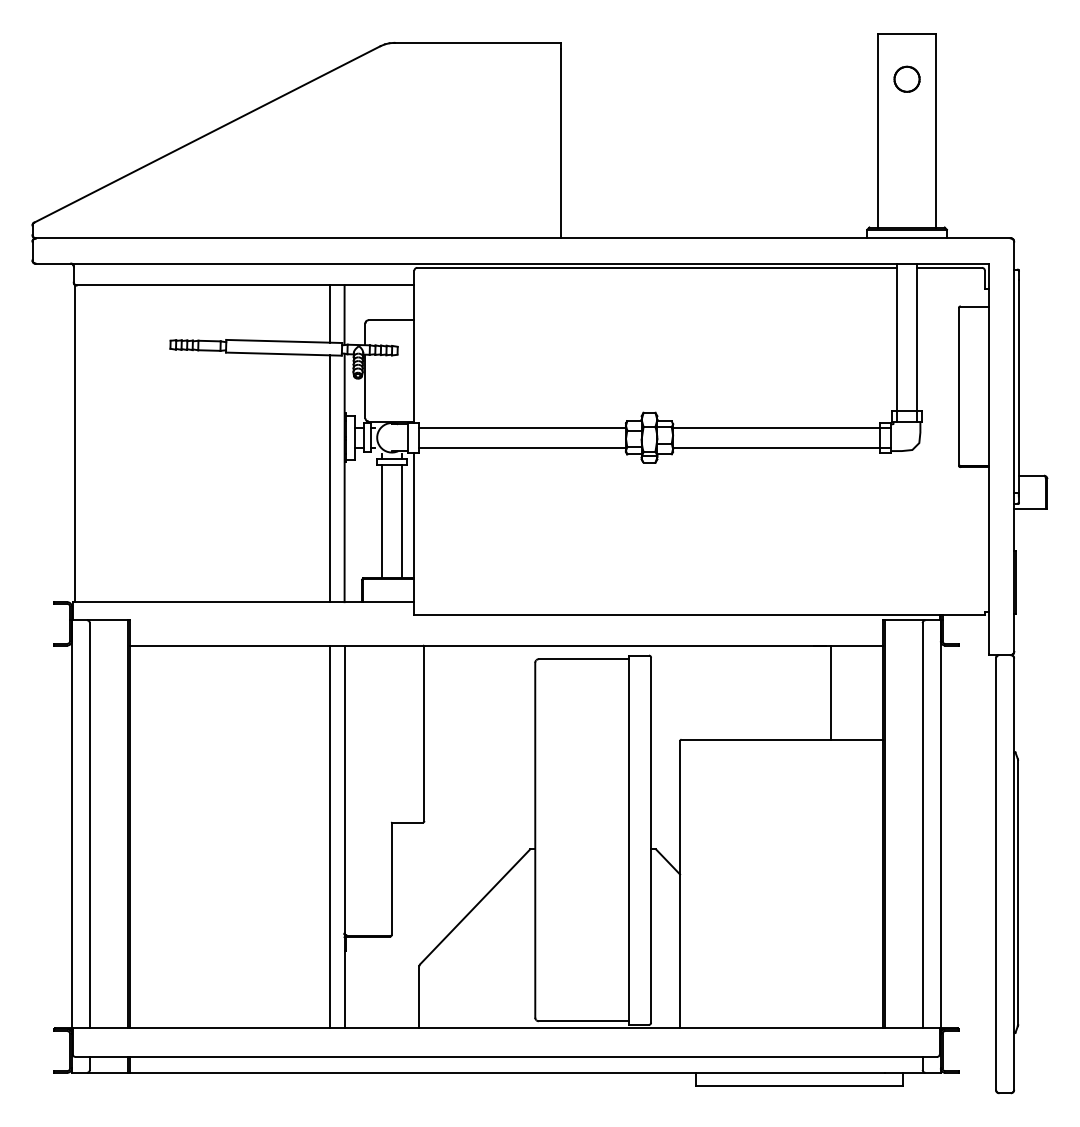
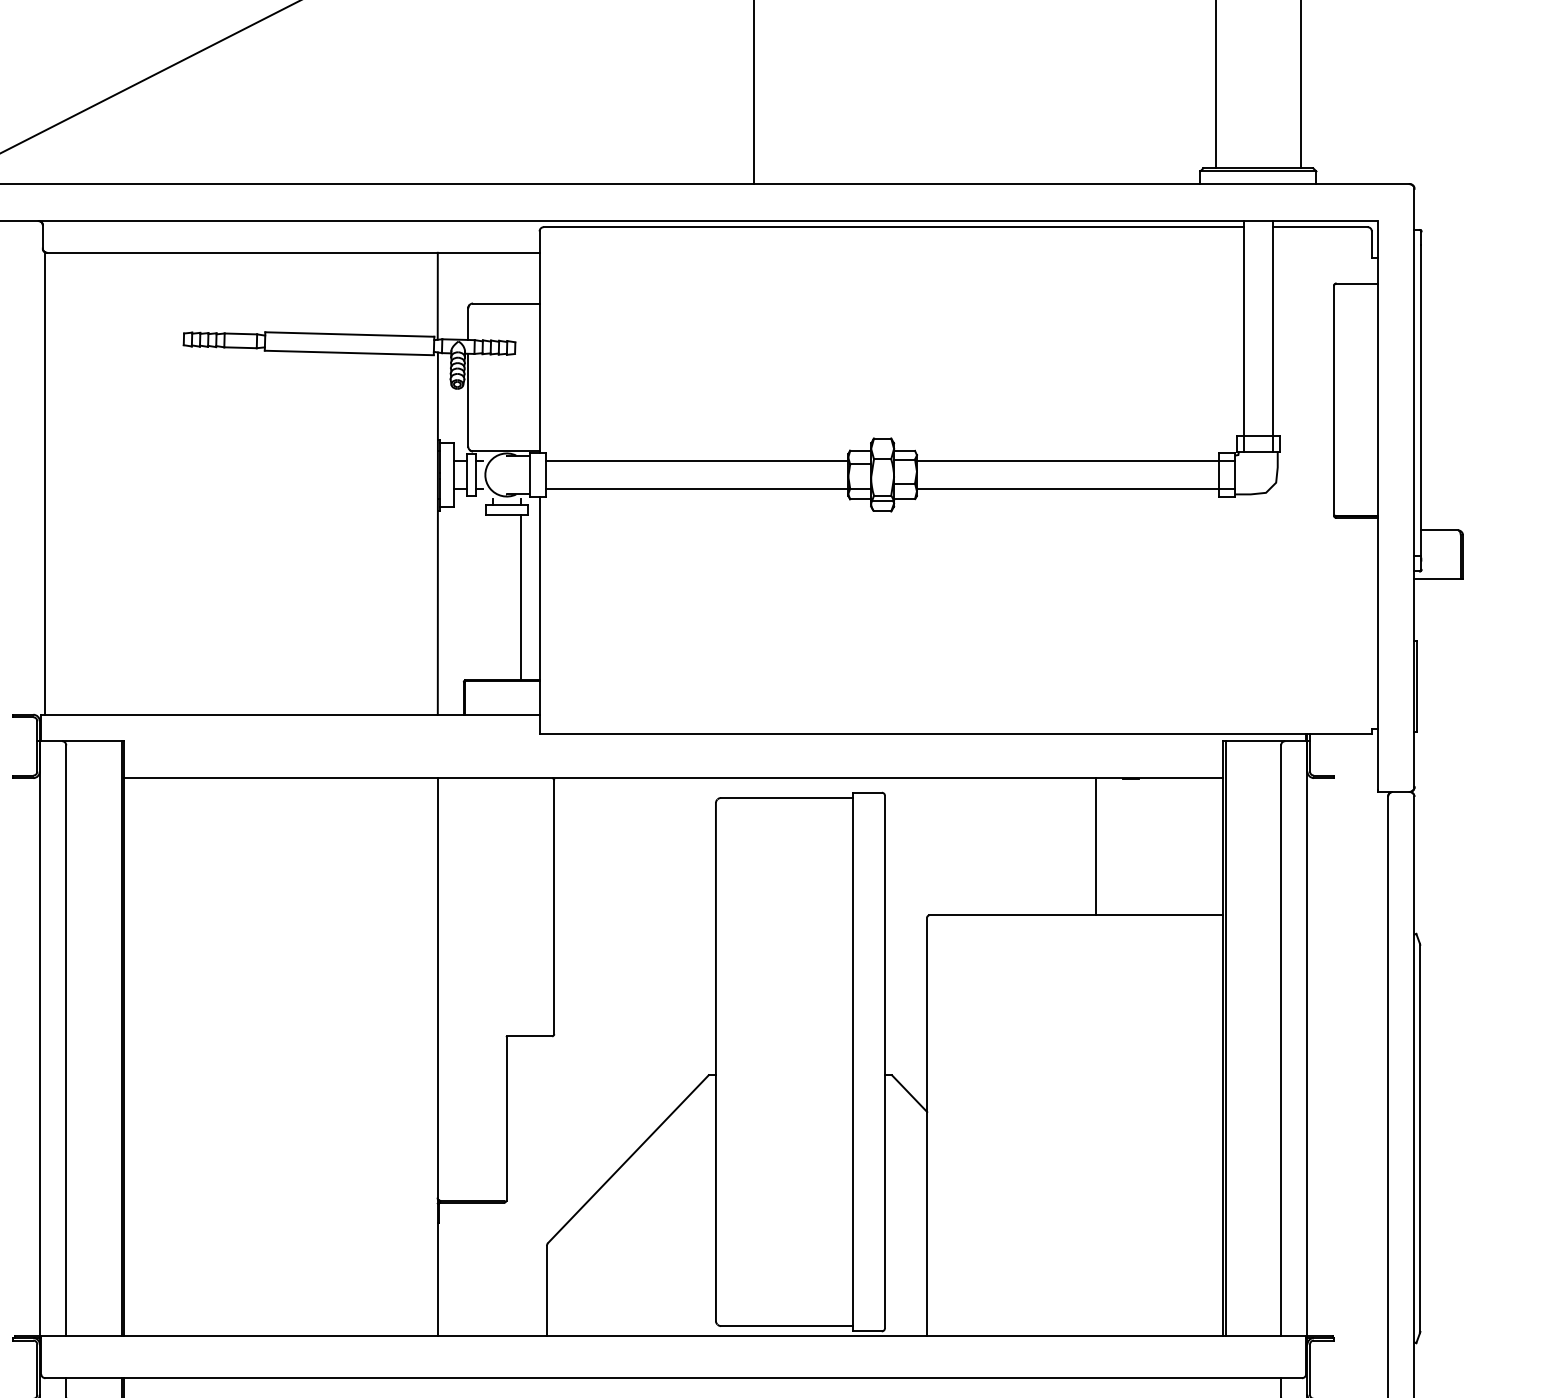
line: (330, 313) -> (417, 293), removed
line: (330, 478) -> (417, 534), removed
line: (382, 521) -> (493, 597), removed
line: (830, 692) -> (1095, 846), moved
line: (330, 836) -> (417, 1056), removed

